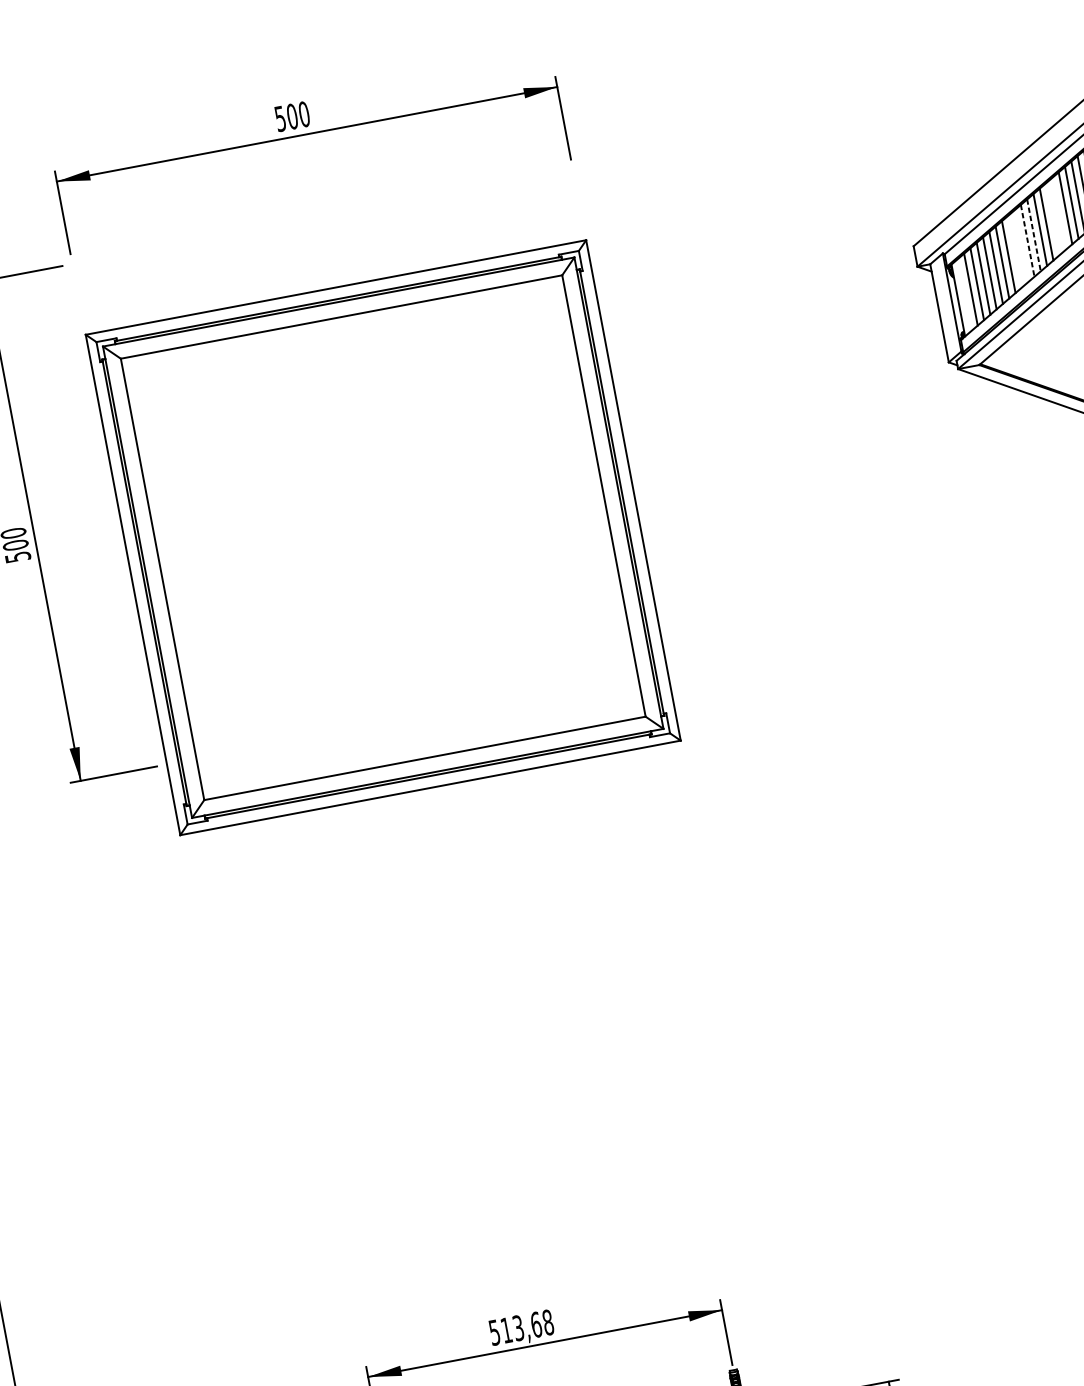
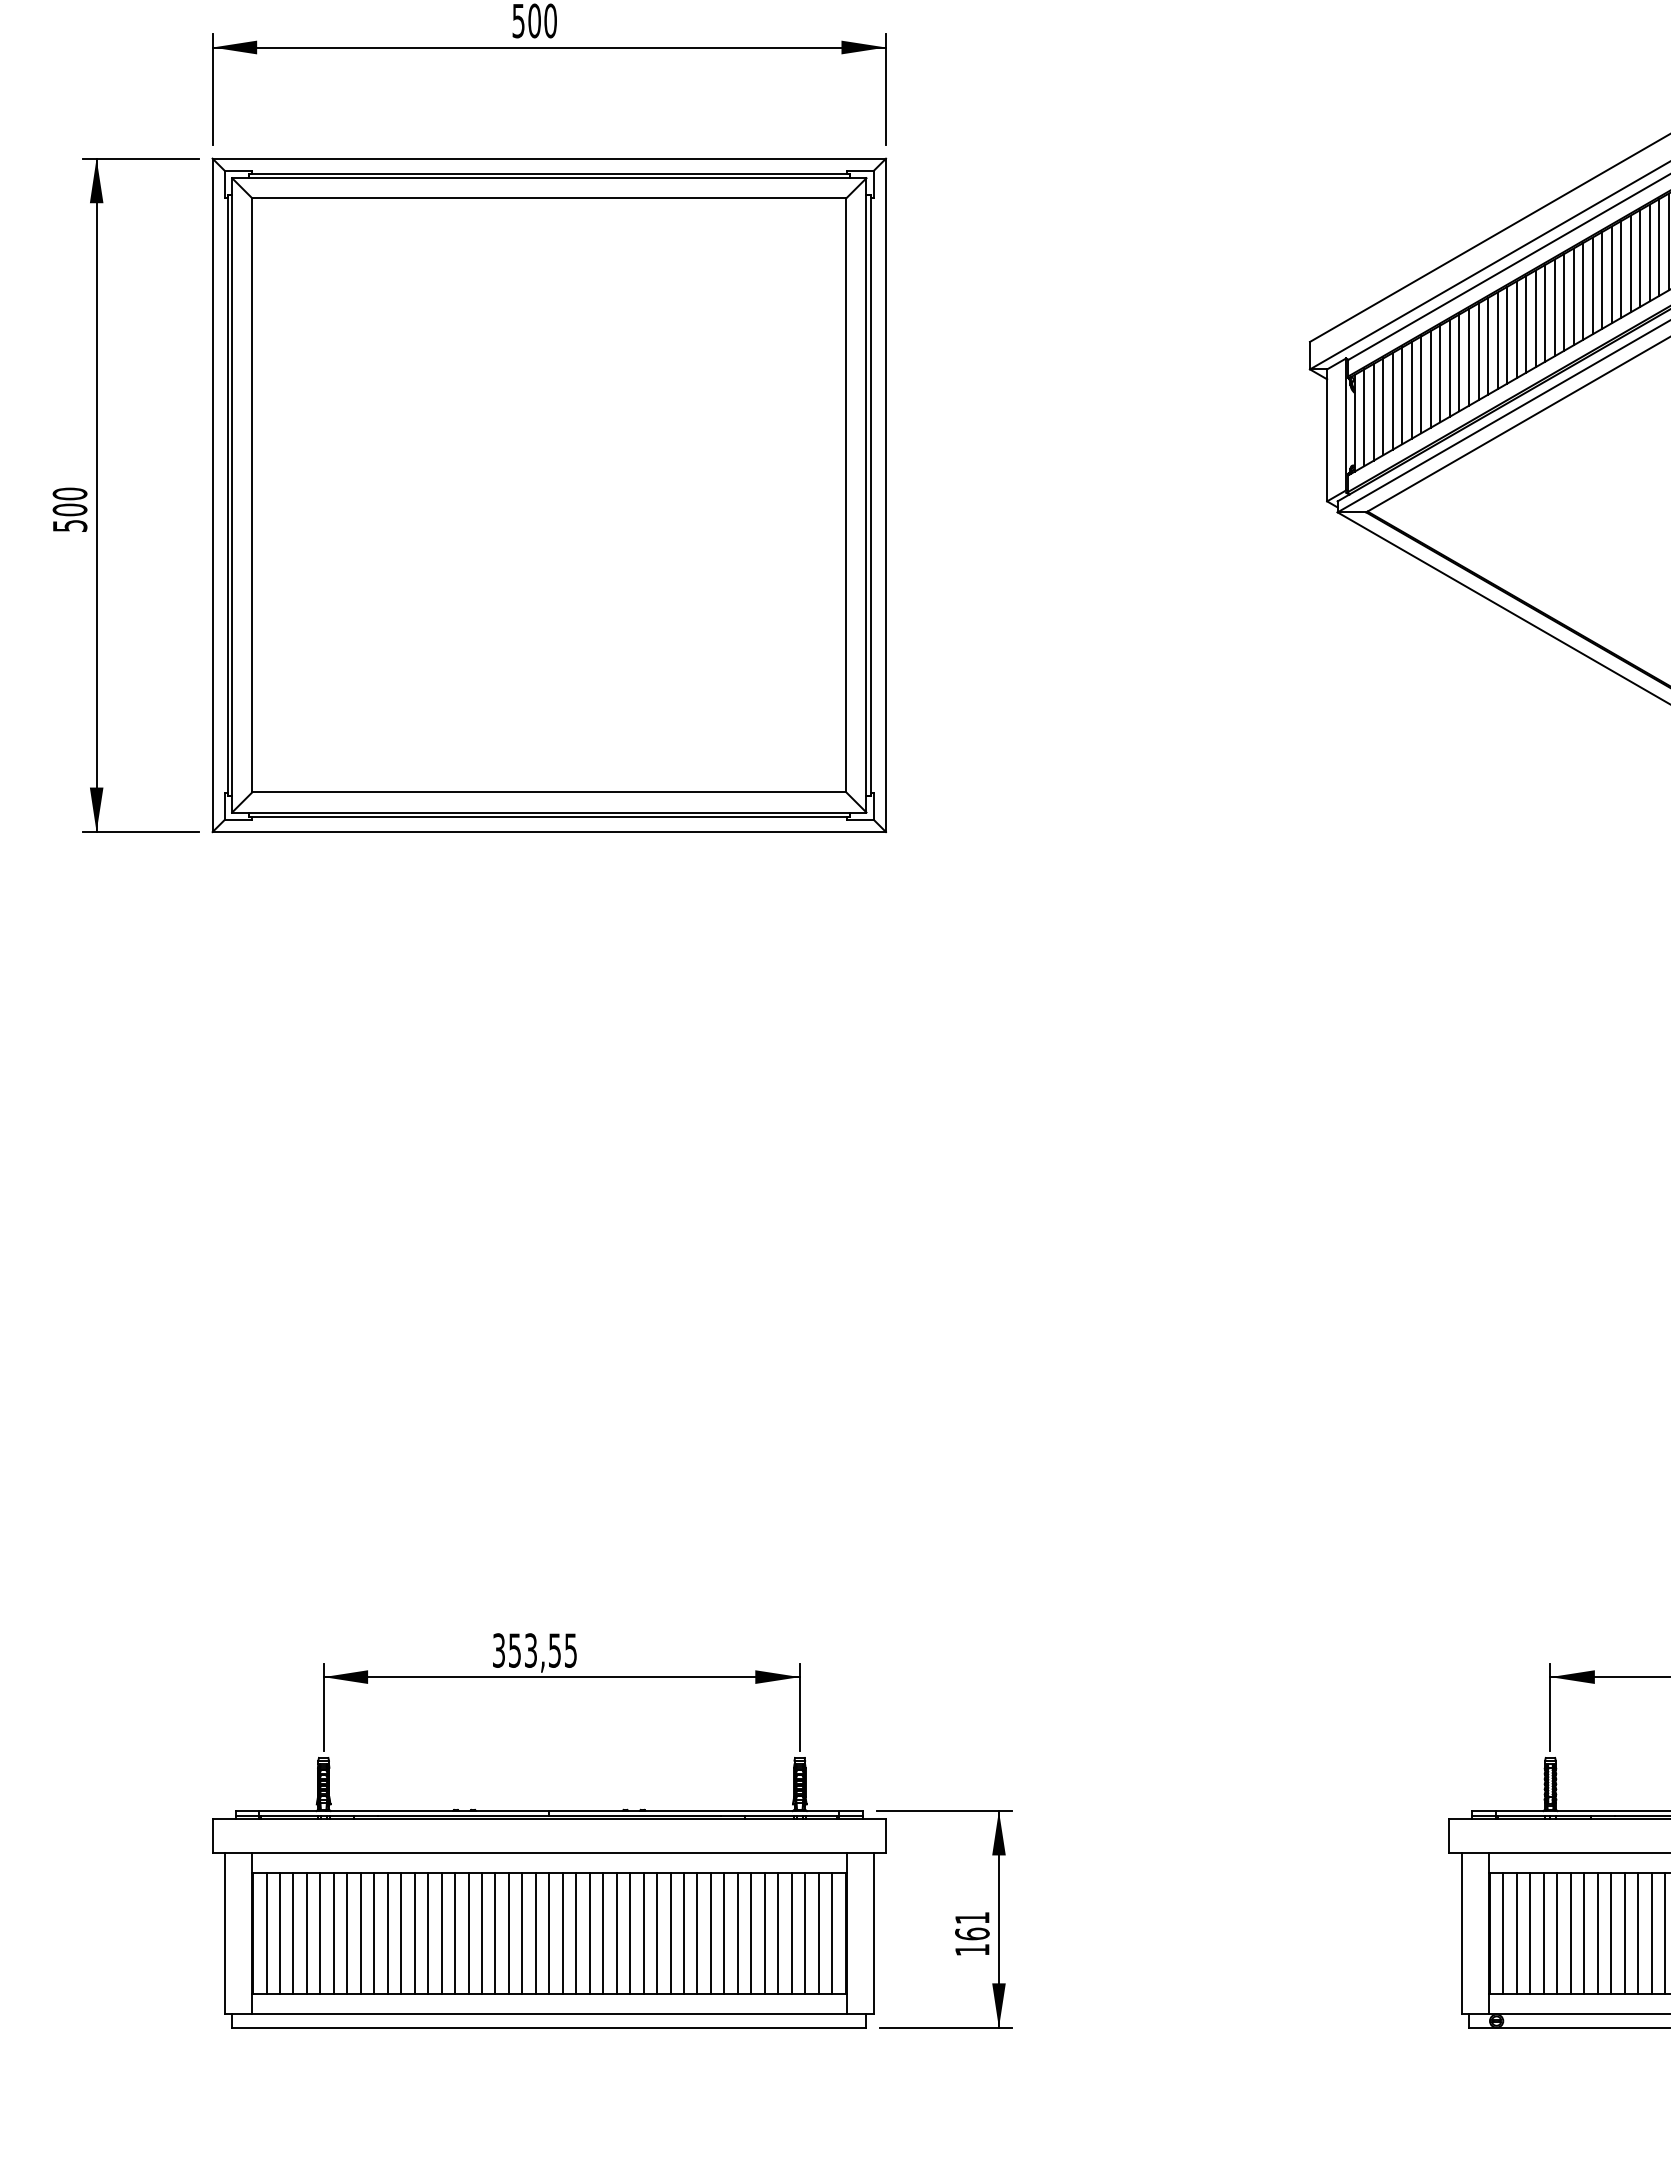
line: (1059, 213) -> (1507, 335), added
line: (1052, 218) -> (1497, 340), added
line: (1033, 235) -> (1468, 357), dashed -> solid
line: (1027, 241) -> (1459, 363), dashed -> solid
line: (1020, 245) -> (1449, 367), added
line: (1015, 251) -> (1440, 373), added
line: (964, 294) -> (1364, 417), added
part: (383, 537) -> (549, 495), moved
text: (521, 1327) -> (535, 1650), 513,68 -> 353,55

